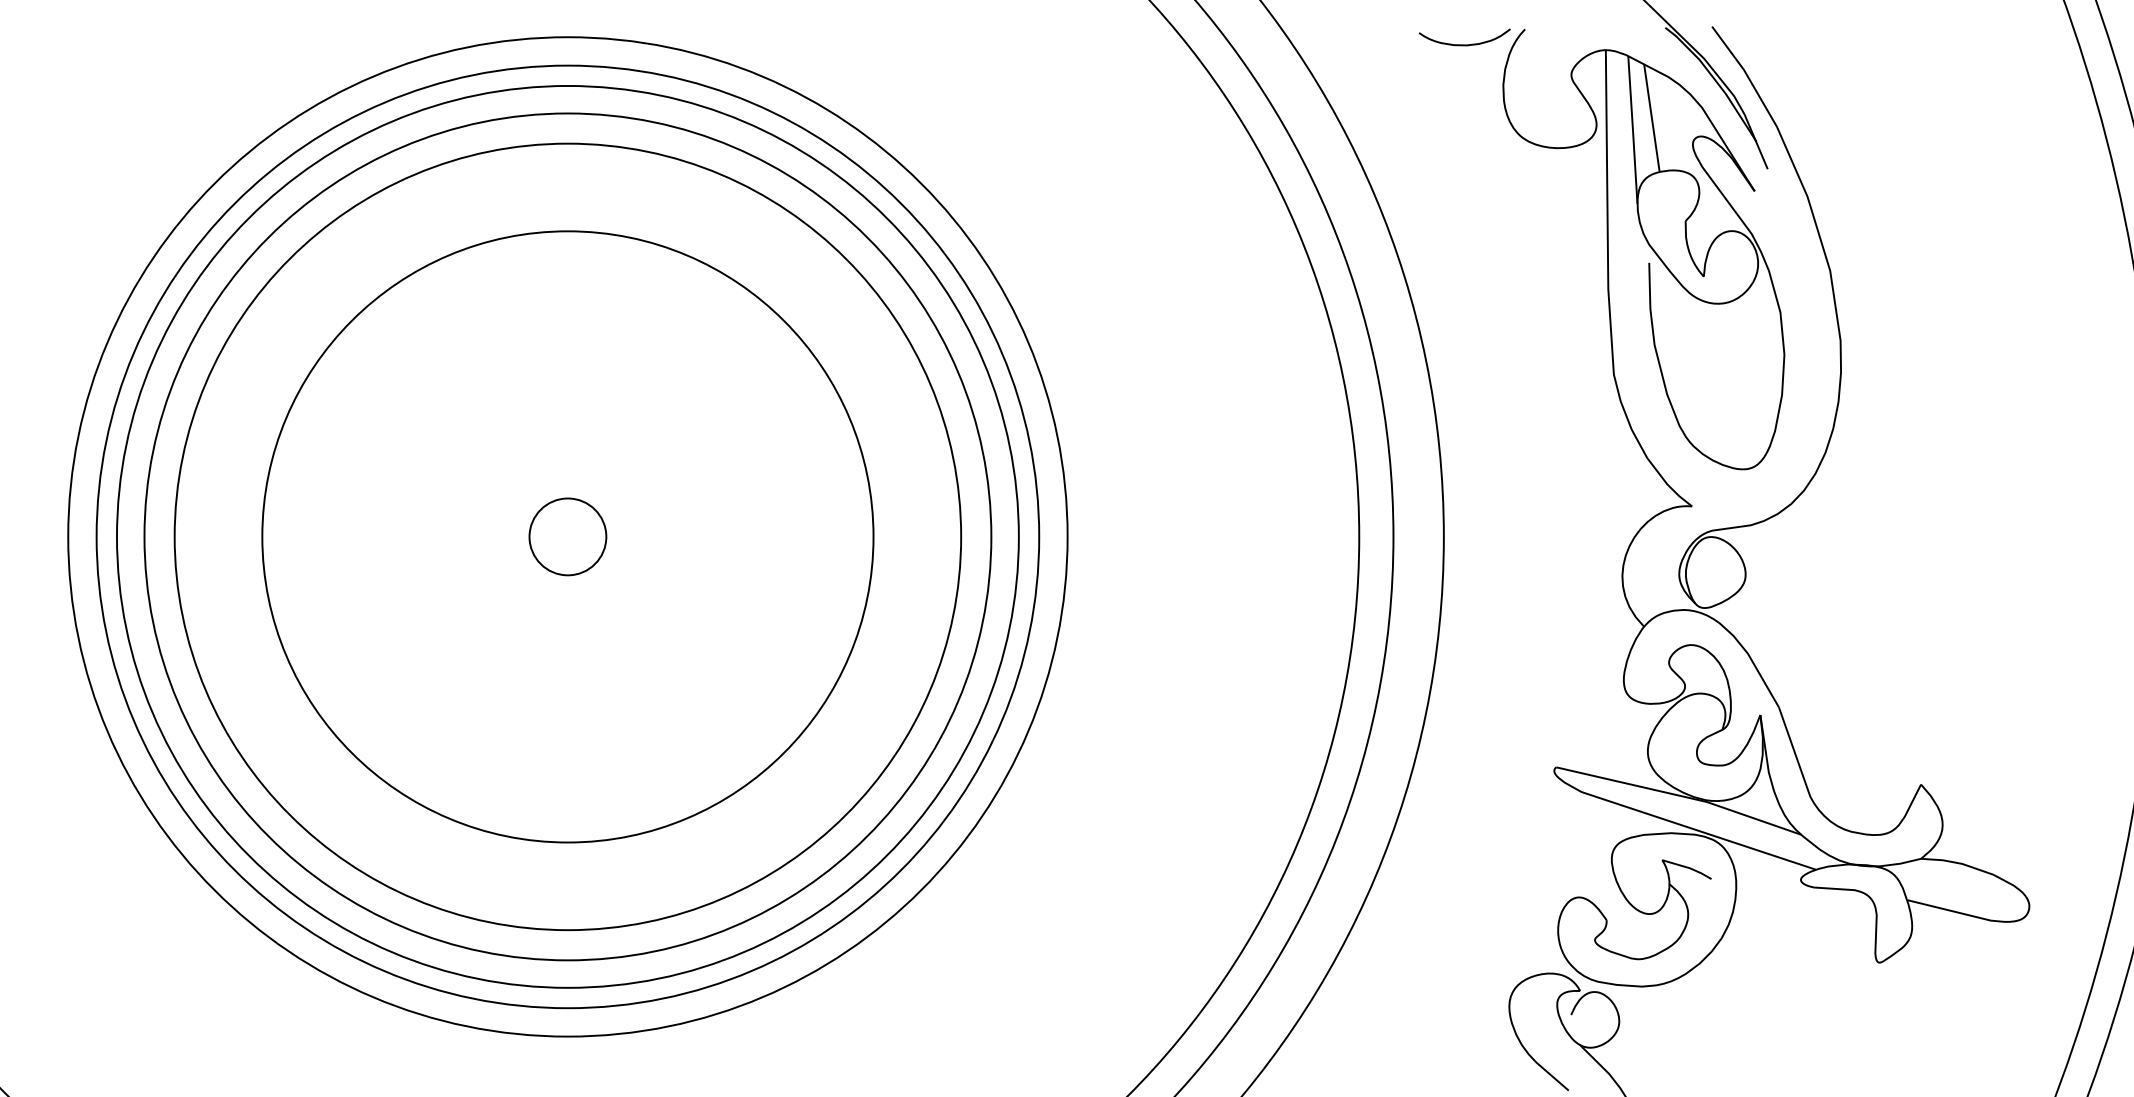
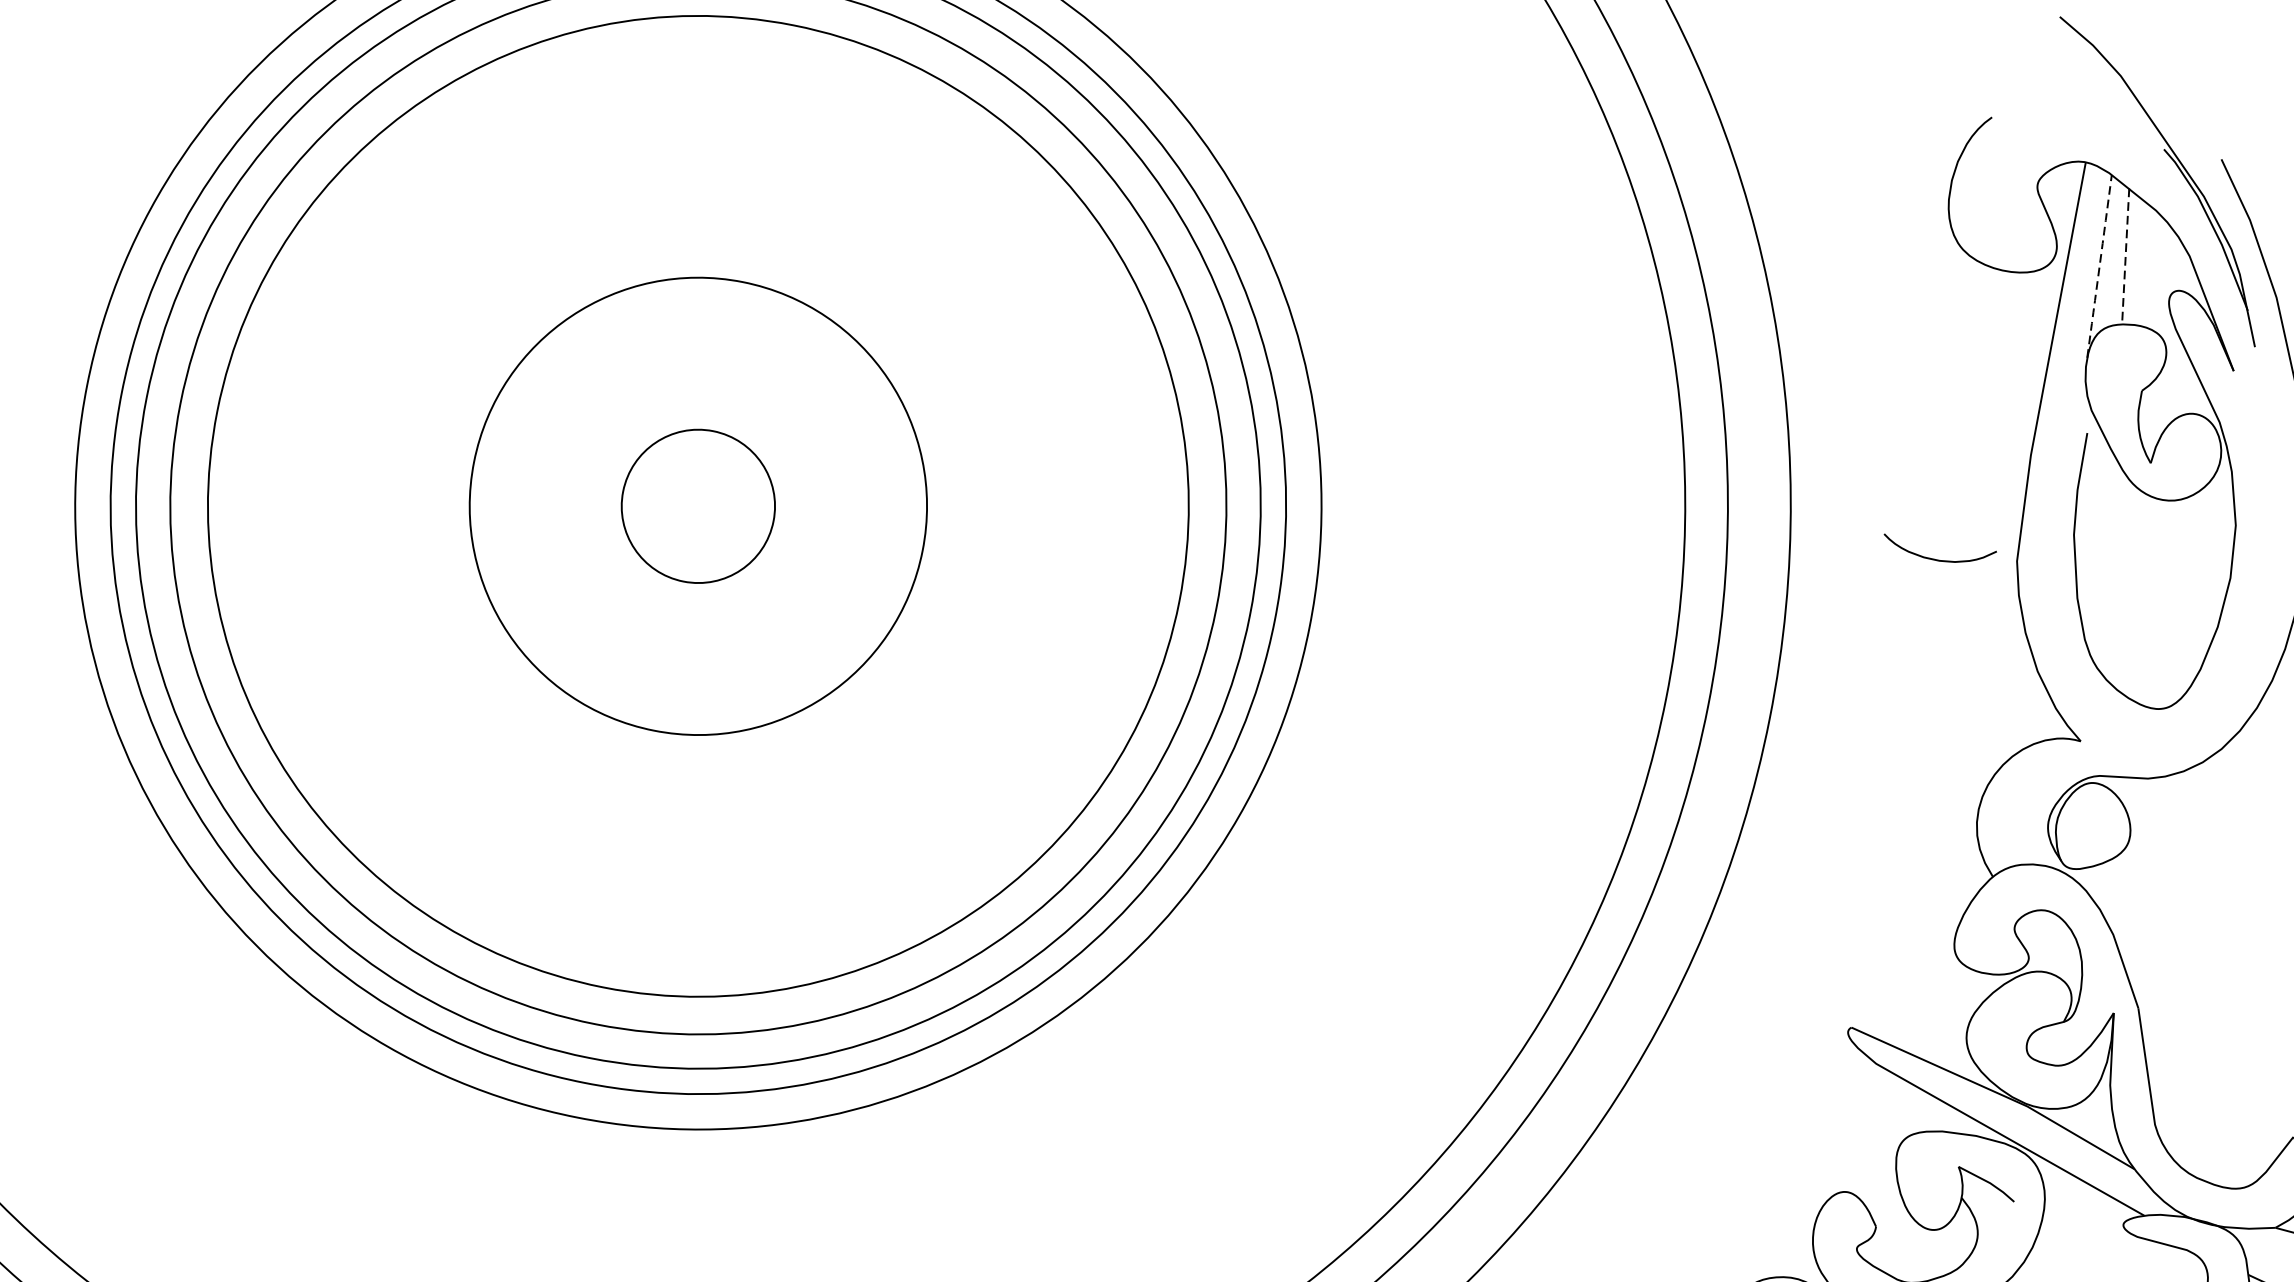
curve: (1464, 44) -> (1936, 559), moved
line: (1651, 117) -> (2125, 255), solid -> dashed
arc: (1632, 129) -> (2099, 265), solid -> dashed
circle: (567, 536) -> (697, 505), size x0.6
circle: (567, 536) -> (697, 505), size x1.6

